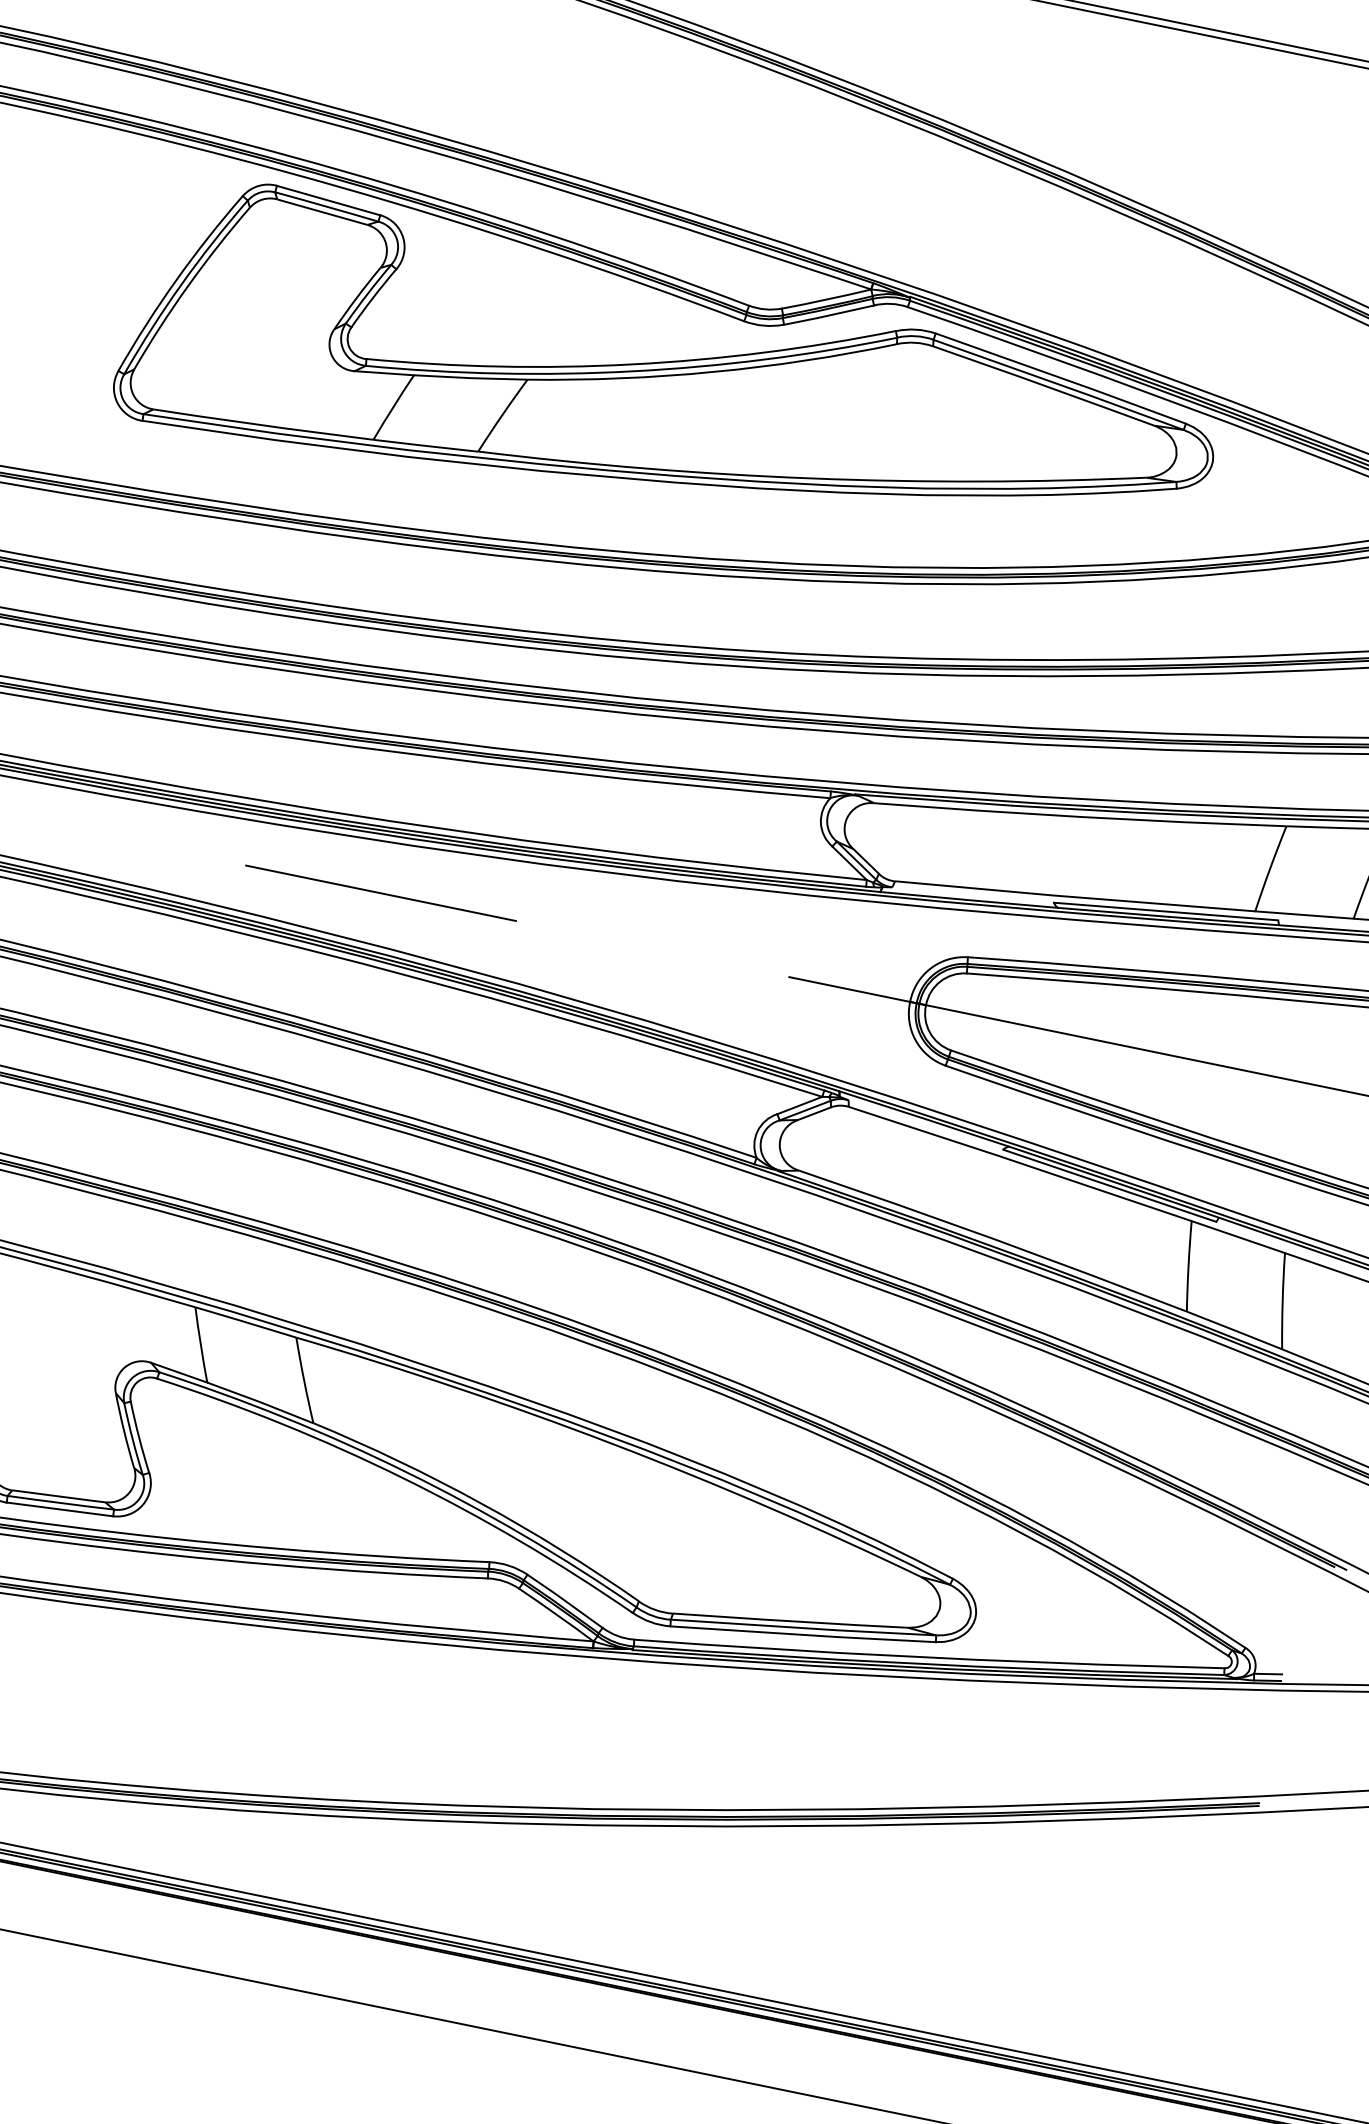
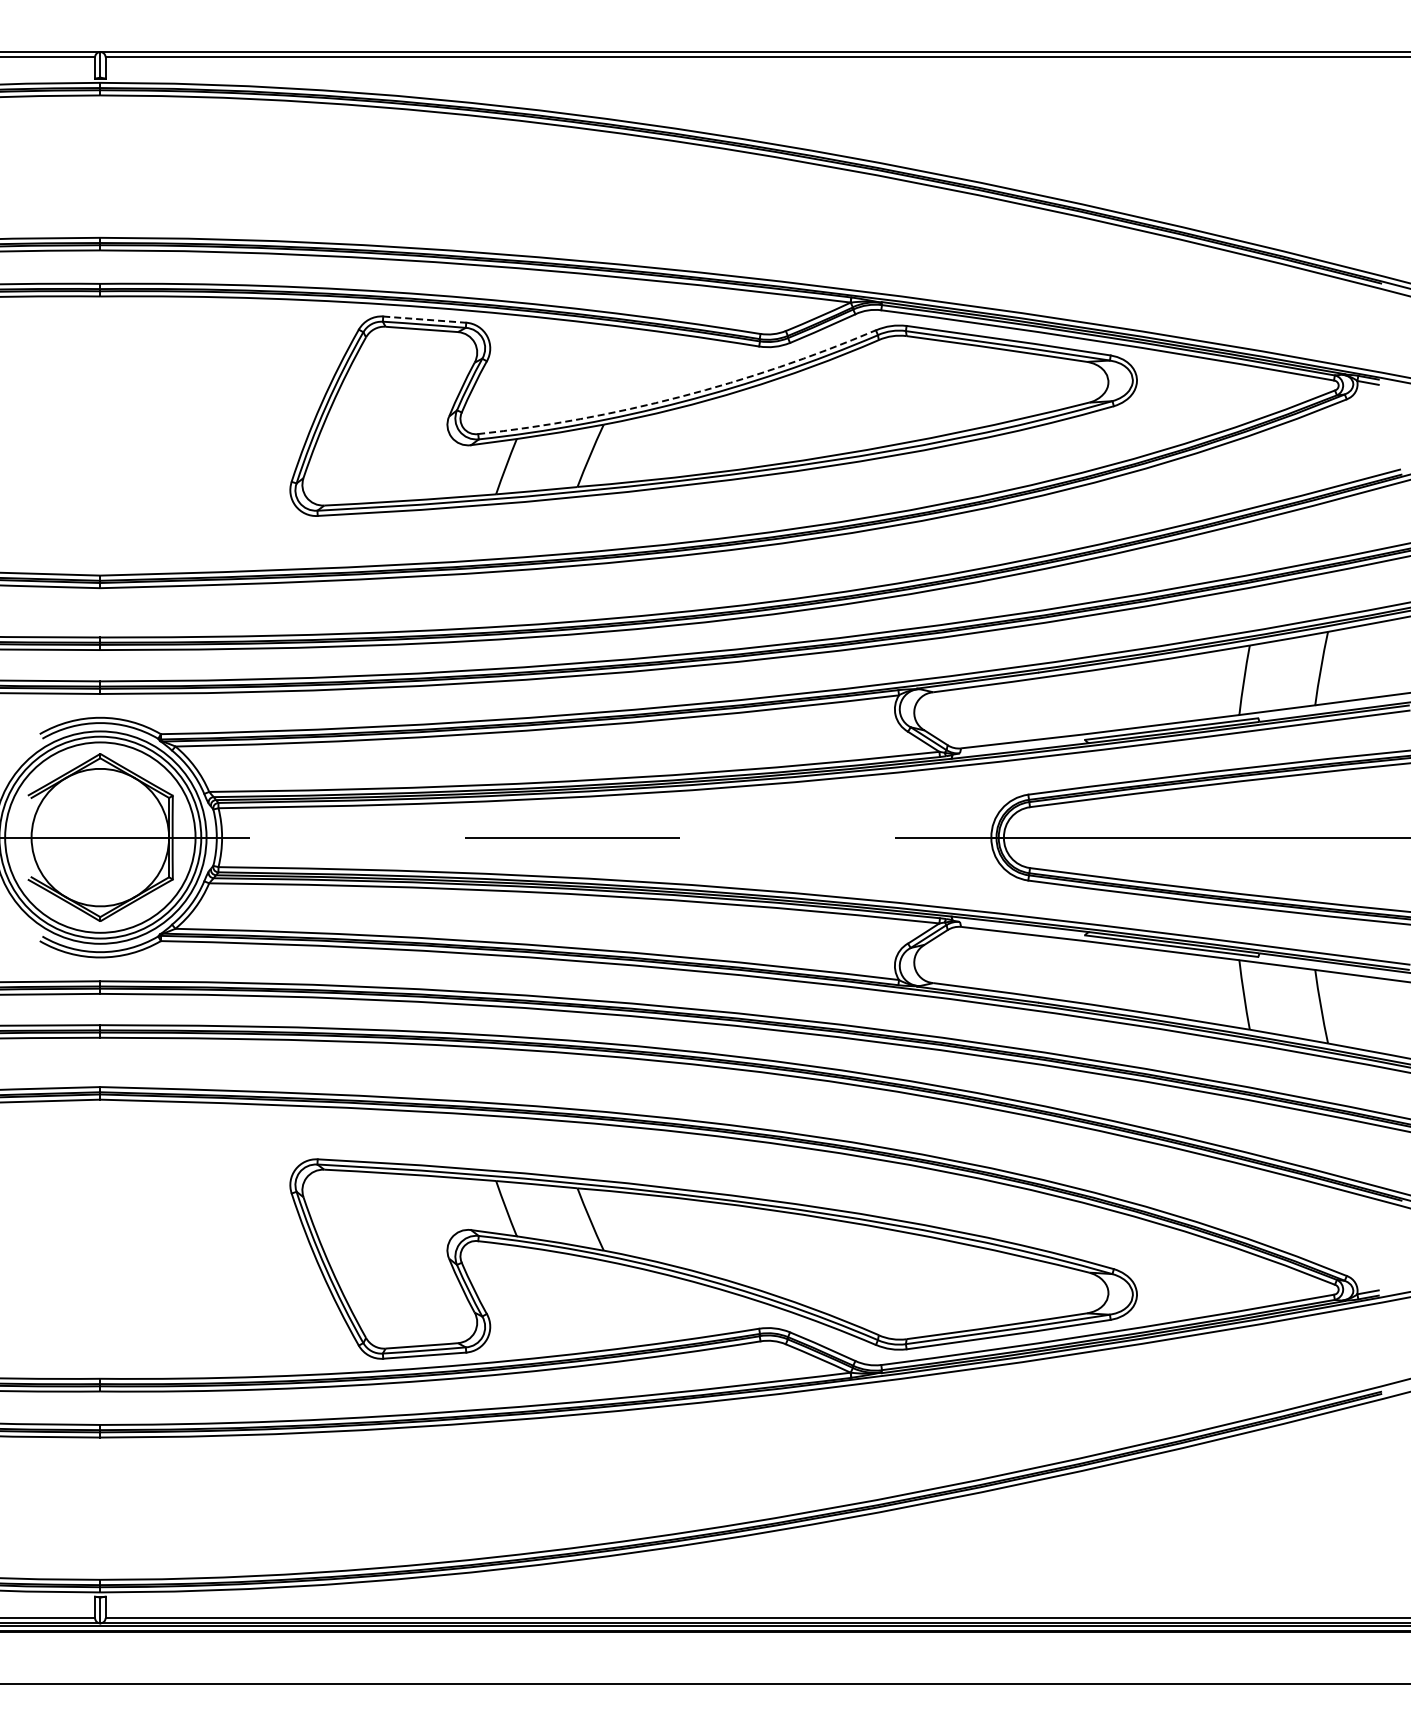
line: (328, 200) -> (424, 319), solid -> dashed
arc: (631, 363) -> (680, 396), solid -> dashed

